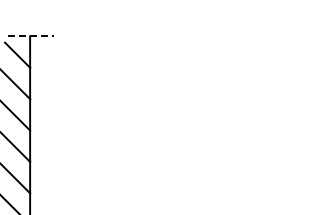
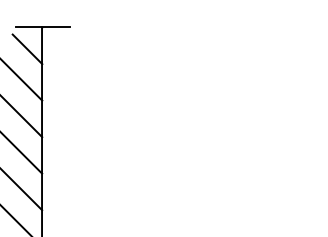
line: (31, 36) -> (43, 27), dashed -> solid

